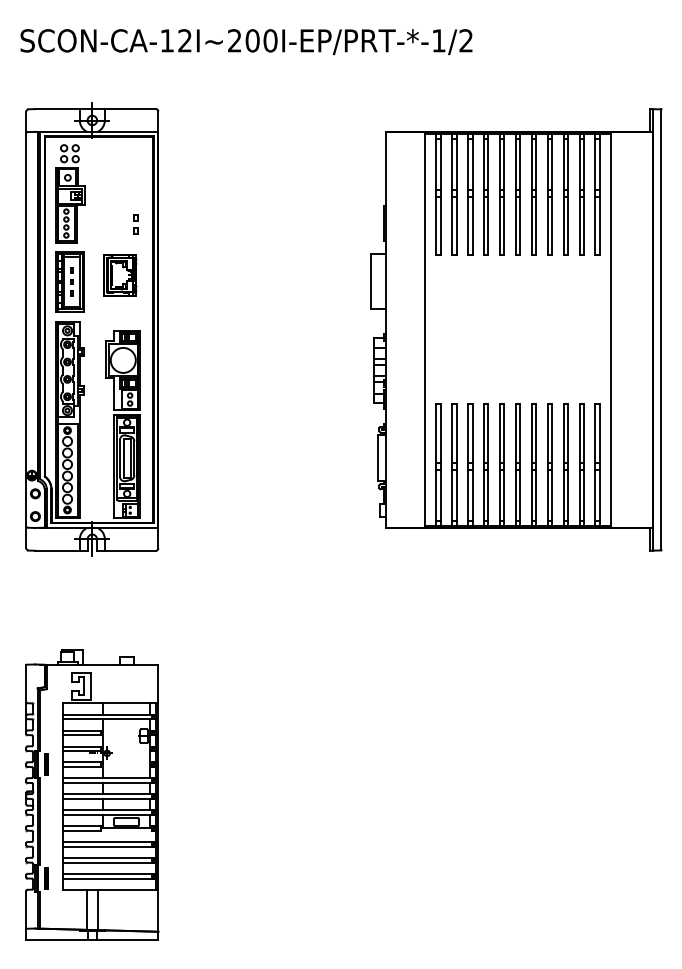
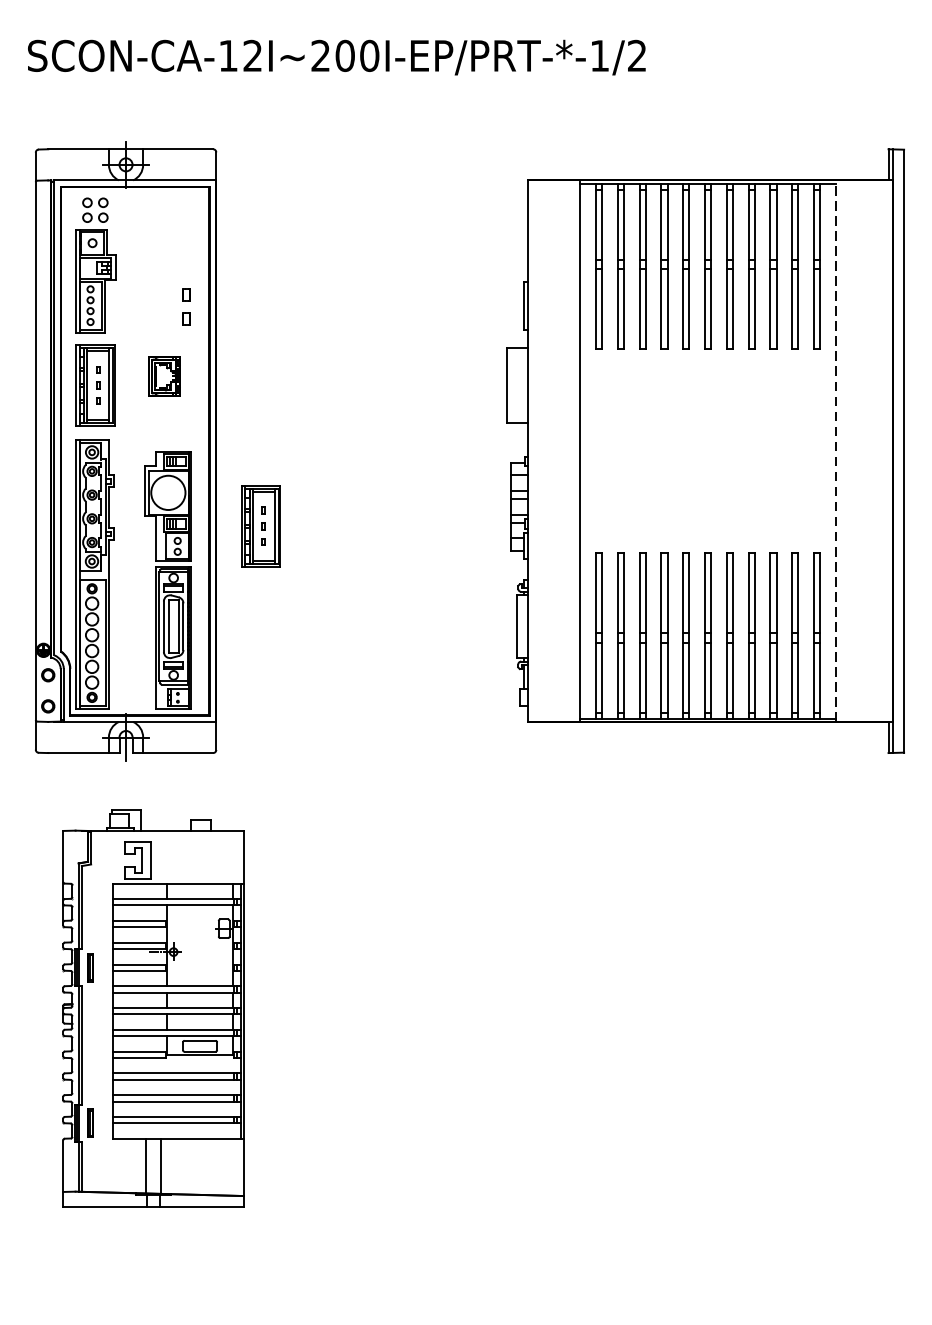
part: (135, 224) -> (185, 307), size x1.4
part: (120, 275) -> (164, 376), size x0.7
line: (611, 329) -> (835, 450), solid -> dashed
part: (190, 384) -> (260, 525), added
part: (92, 794) -> (153, 1008), moved

